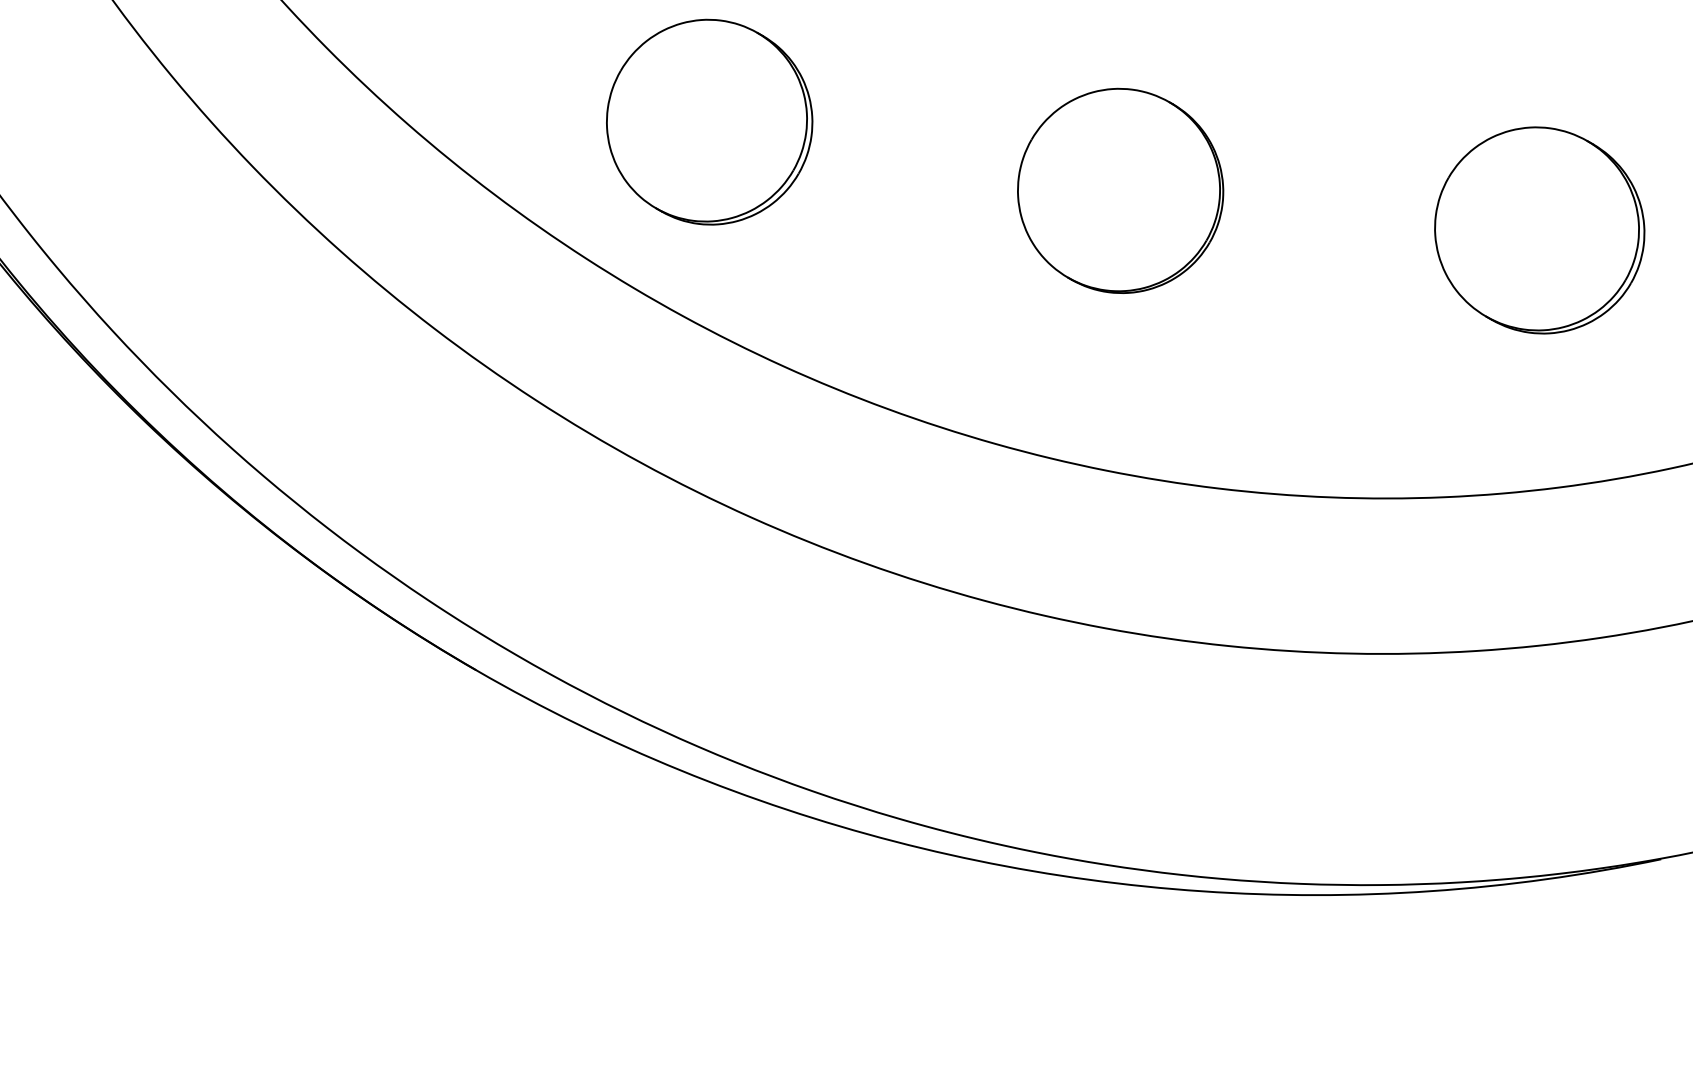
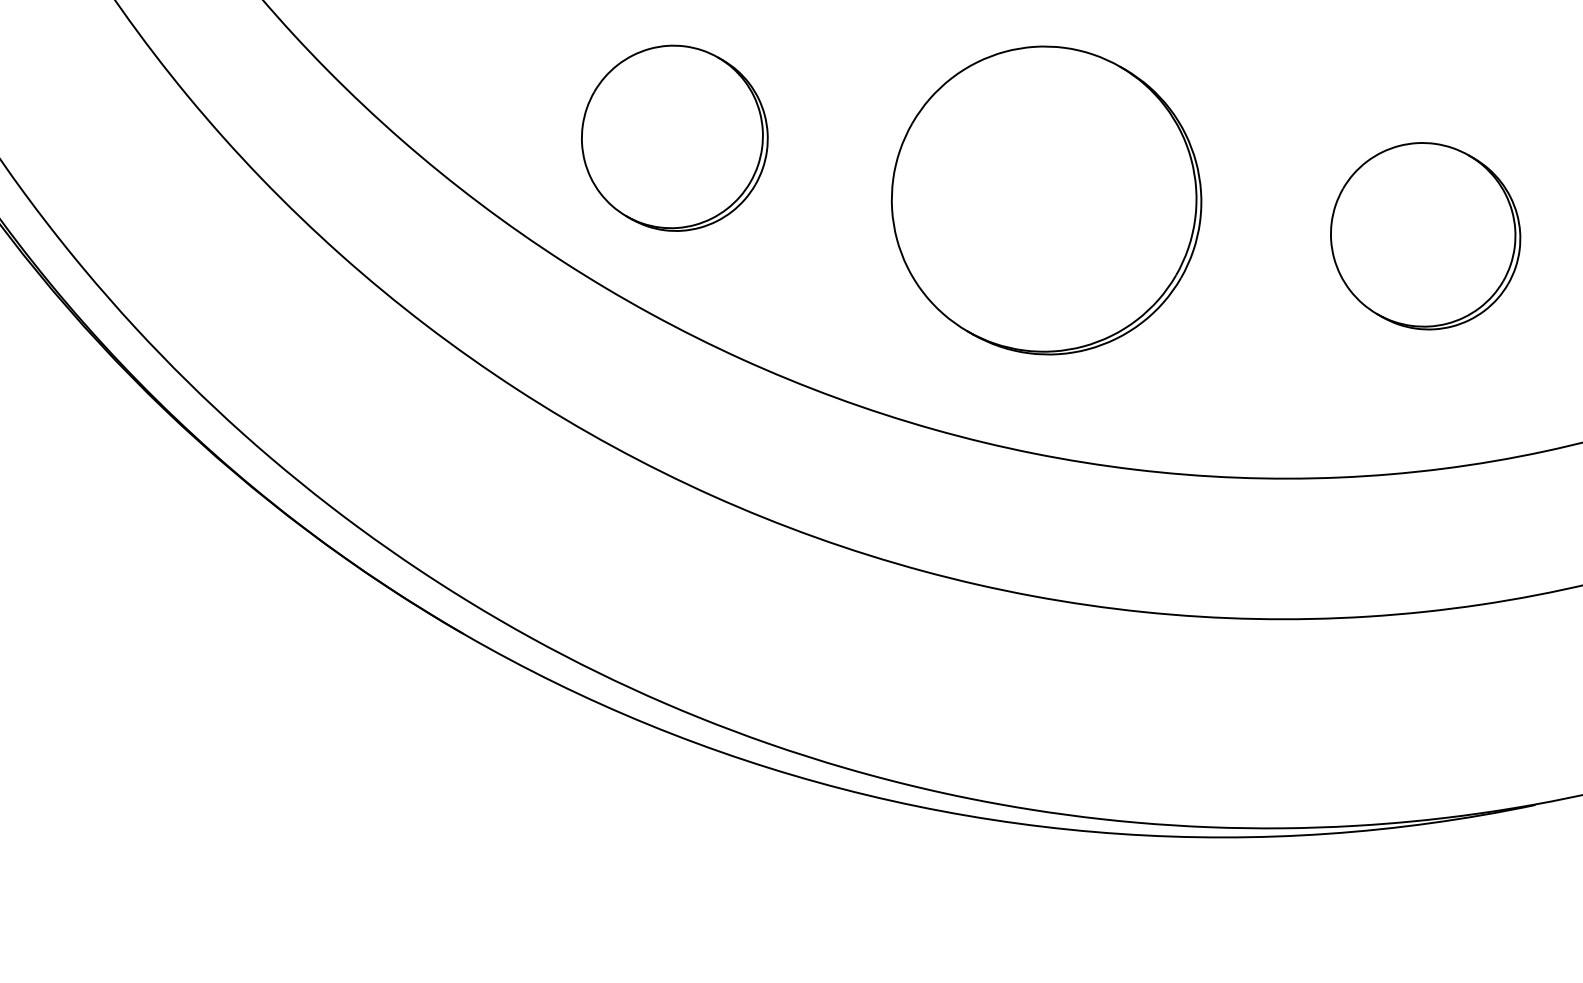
part: (1120, 190) -> (1046, 200), size x1.67

